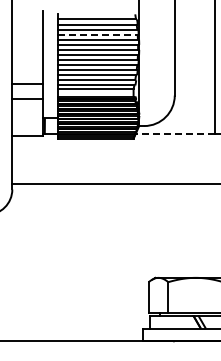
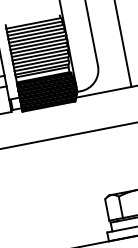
line: (97, 34) -> (35, 33), dashed -> solid
line: (175, 133) -> (103, 92), dashed -> solid

